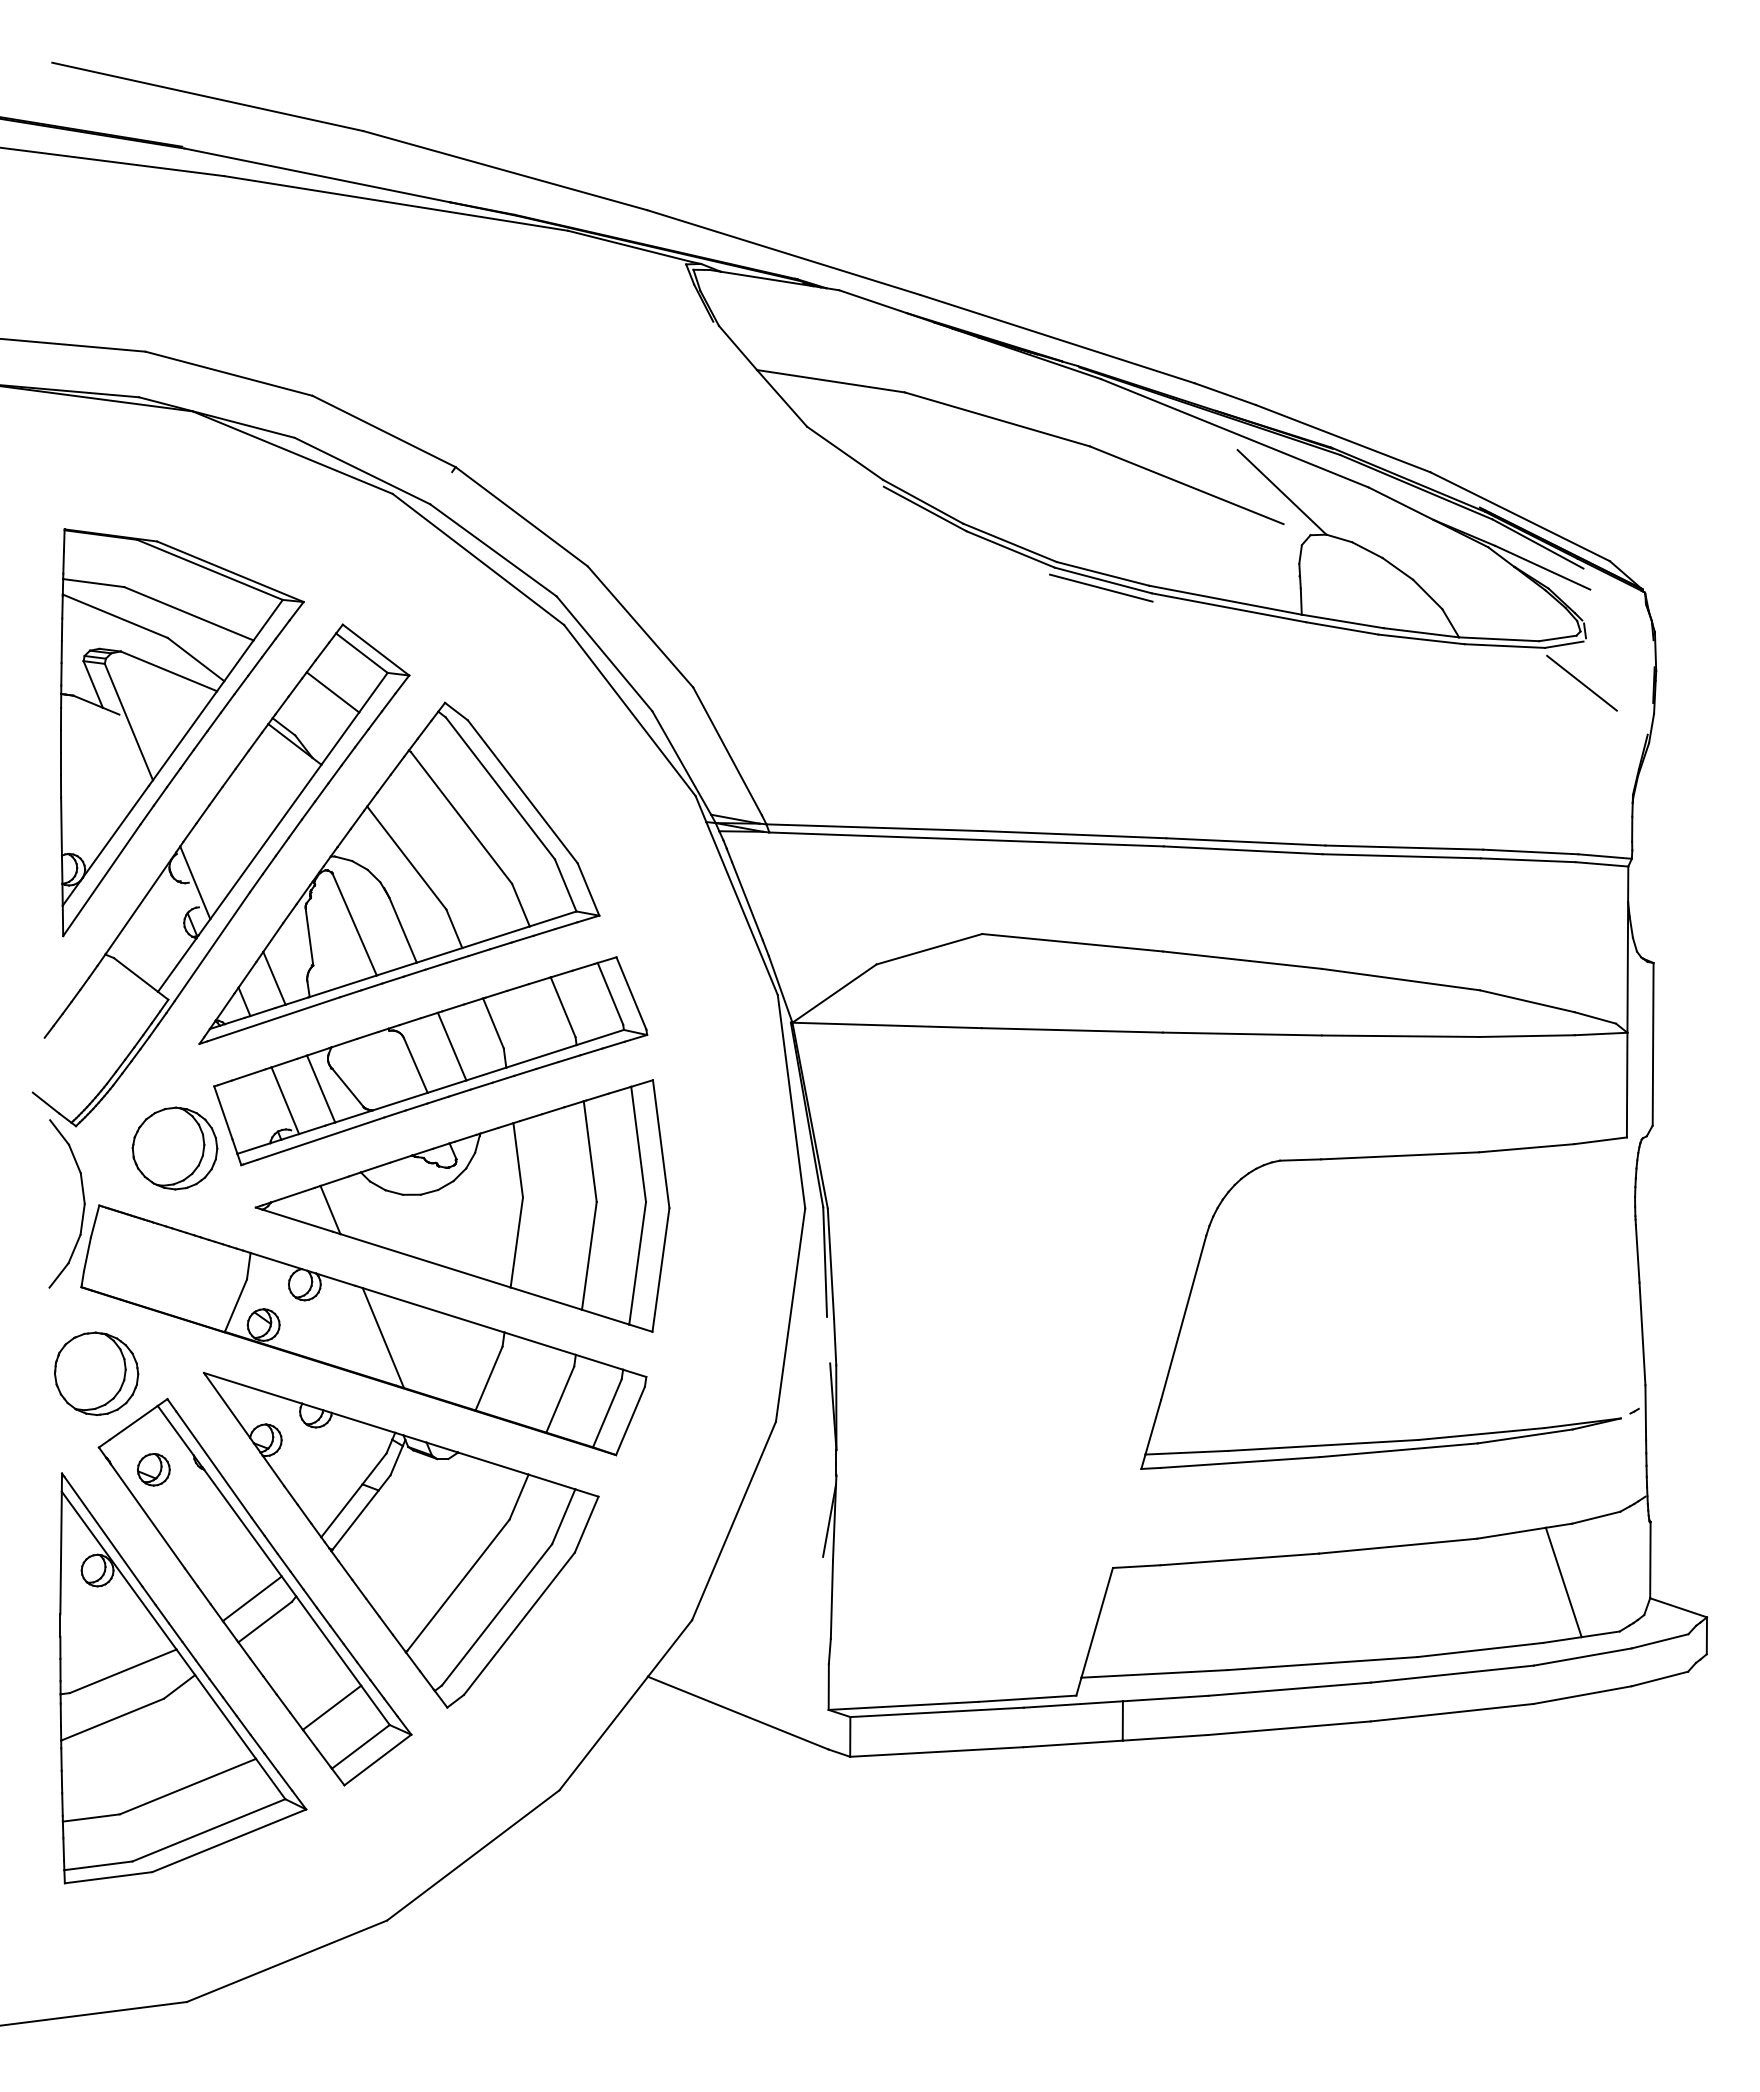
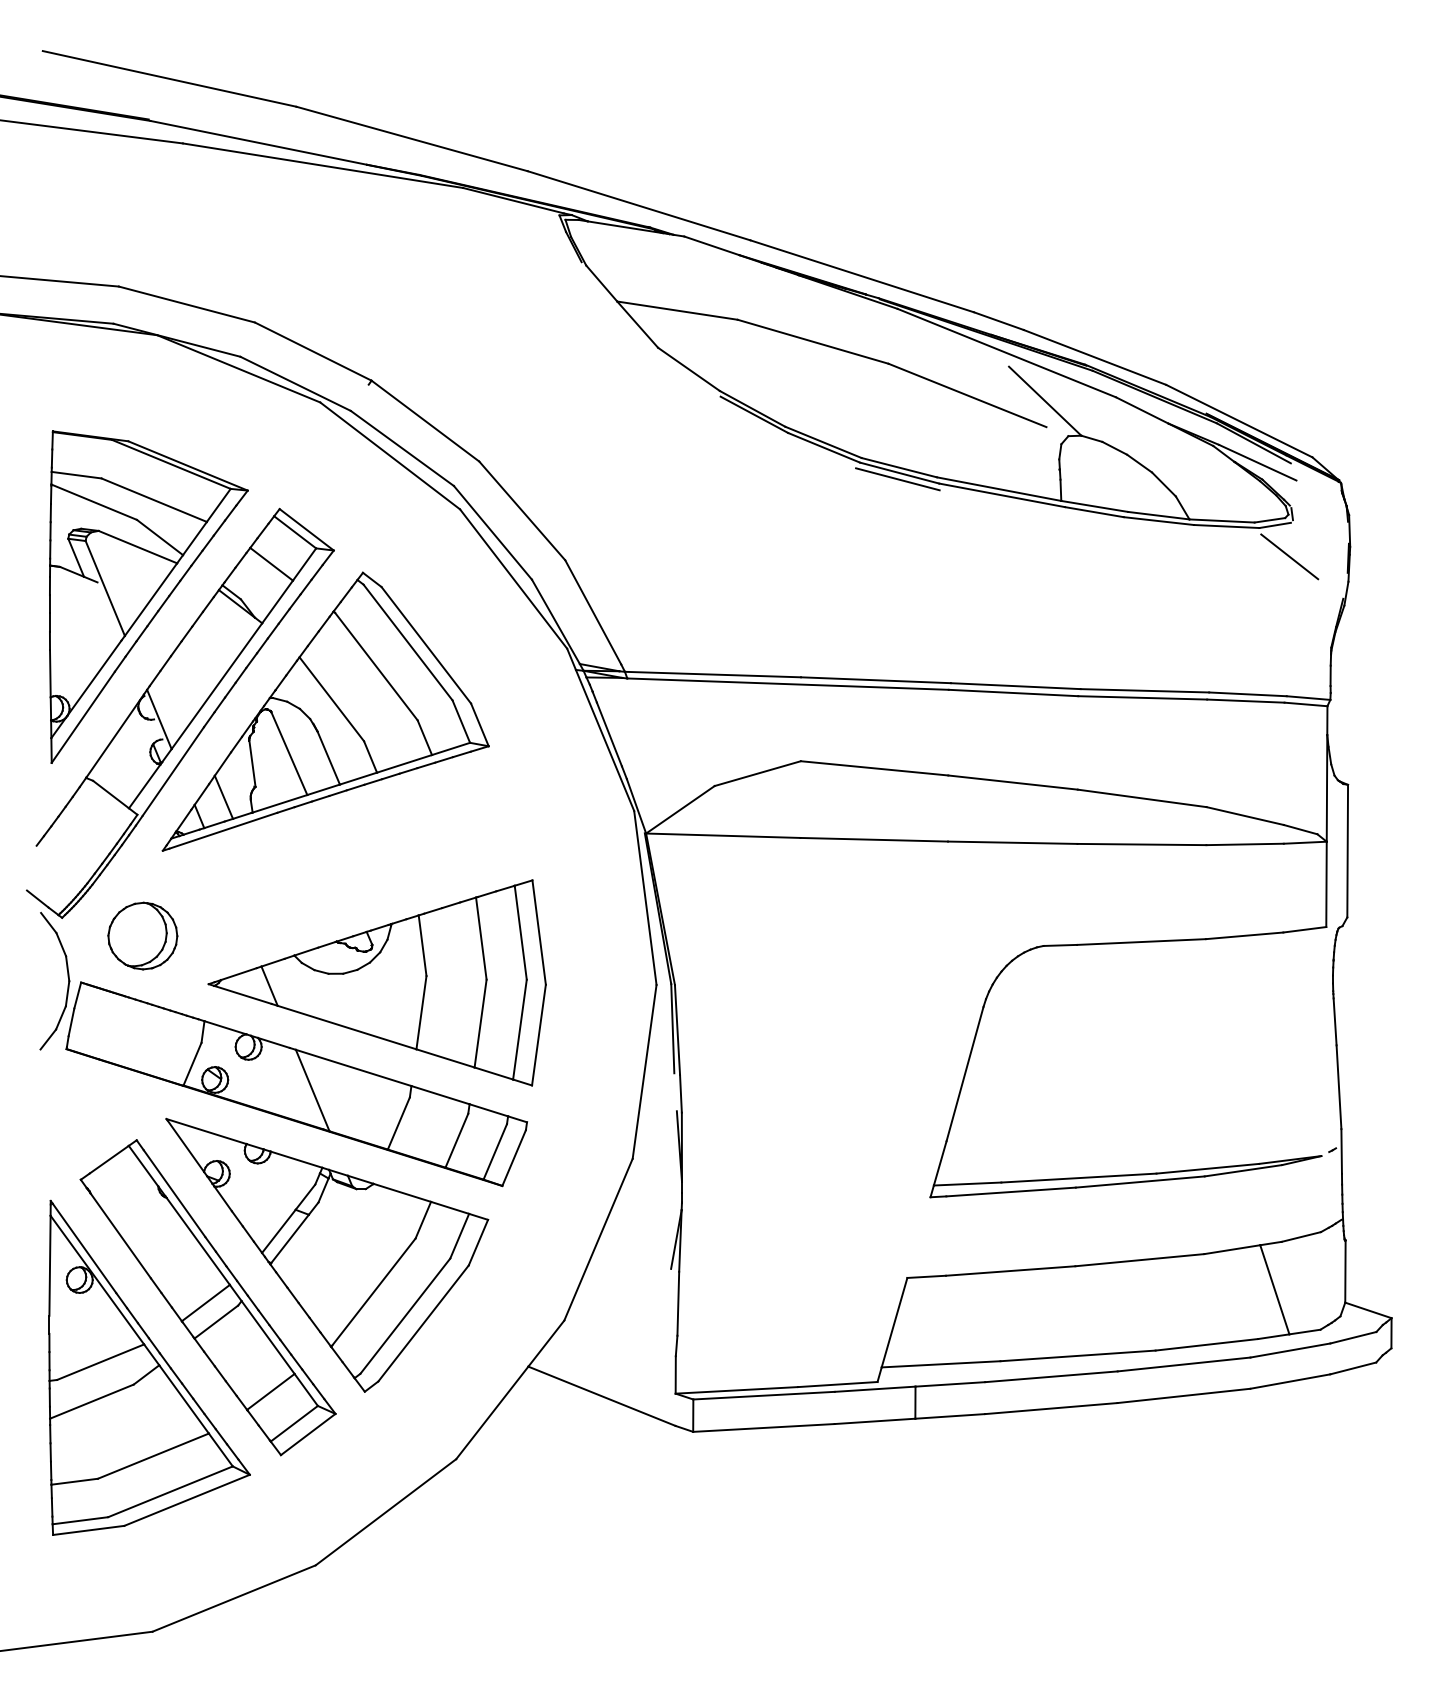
part: (430, 1061) -> (351, 865), removed
part: (96, 1373) -> (78, 1119), removed
part: (153, 1469) -> (125, 1197), removed

